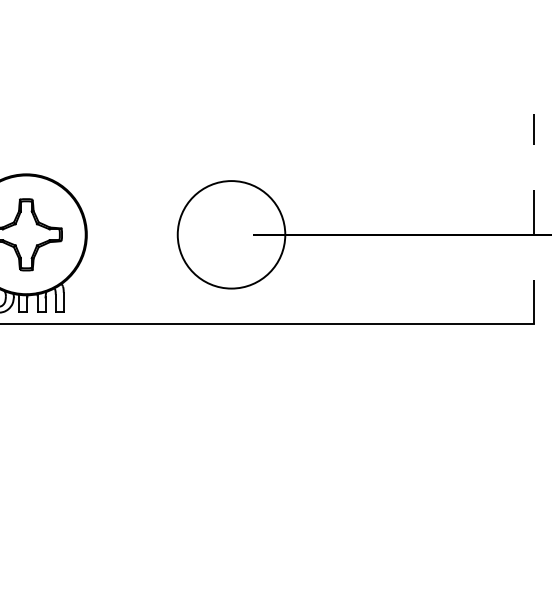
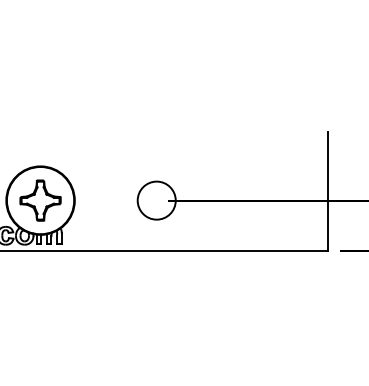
line: (533, 218) -> (327, 191), dashed -> solid
circle: (231, 234) -> (156, 200), size x0.62

